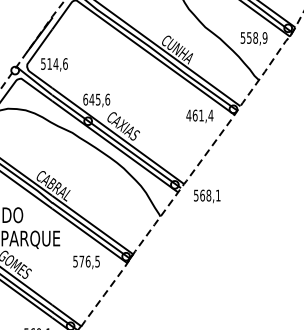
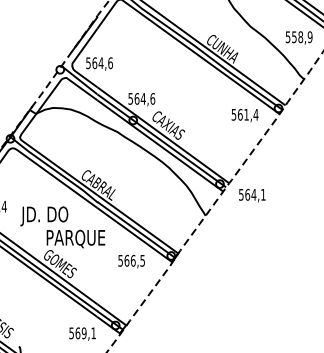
text: (49, 64) -> (94, 63), 514,6 -> 564,6
text: (91, 99) -> (136, 98), 645,6 -> 564,6
text: (188, 115) -> (233, 114), 461,4 -> 561,4
text: (208, 195) -> (253, 194), 568,1 -> 564,1
text: (81, 261) -> (126, 260), 576,5 -> 566,5

